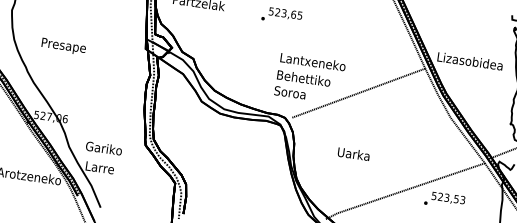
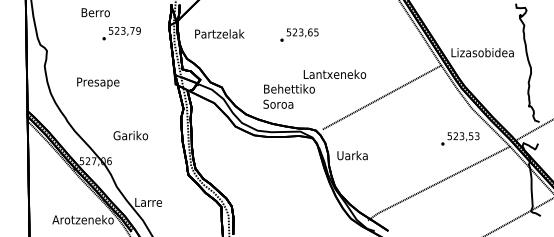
text: (64, 45) -> (98, 82), moved
text: (301, 86) -> (288, 96), moved
text: (103, 148) -> (130, 135), moved
text: (353, 154) -> (352, 155), moved
text: (445, 200) -> (460, 138), moved

